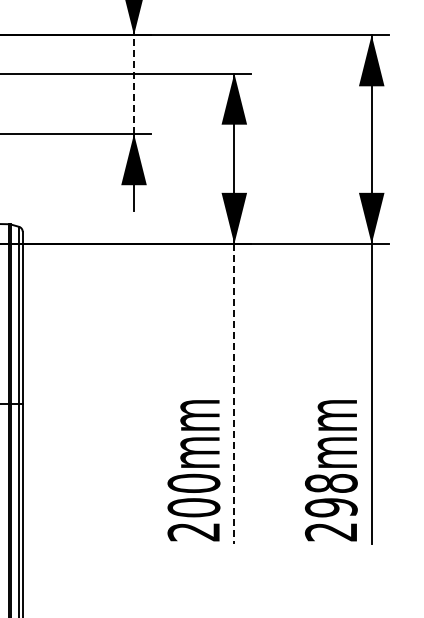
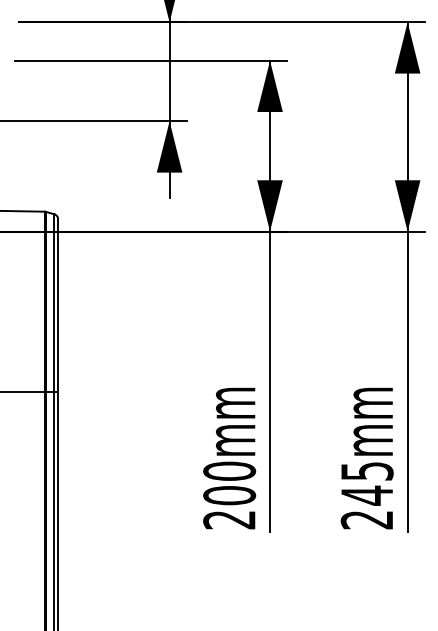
line: (133, 84) -> (169, 71), dashed -> solid
line: (234, 394) -> (270, 382), dashed -> solid
text: (330, 495) -> (366, 483), 298mm -> 245mm

